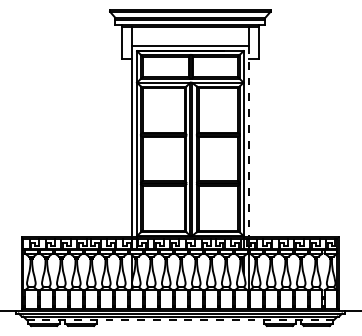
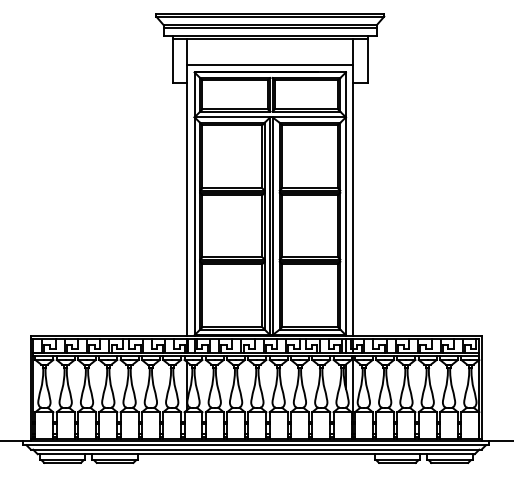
line: (248, 141) -> (353, 200), dashed -> solid
line: (180, 320) -> (256, 454), dashed -> solid

